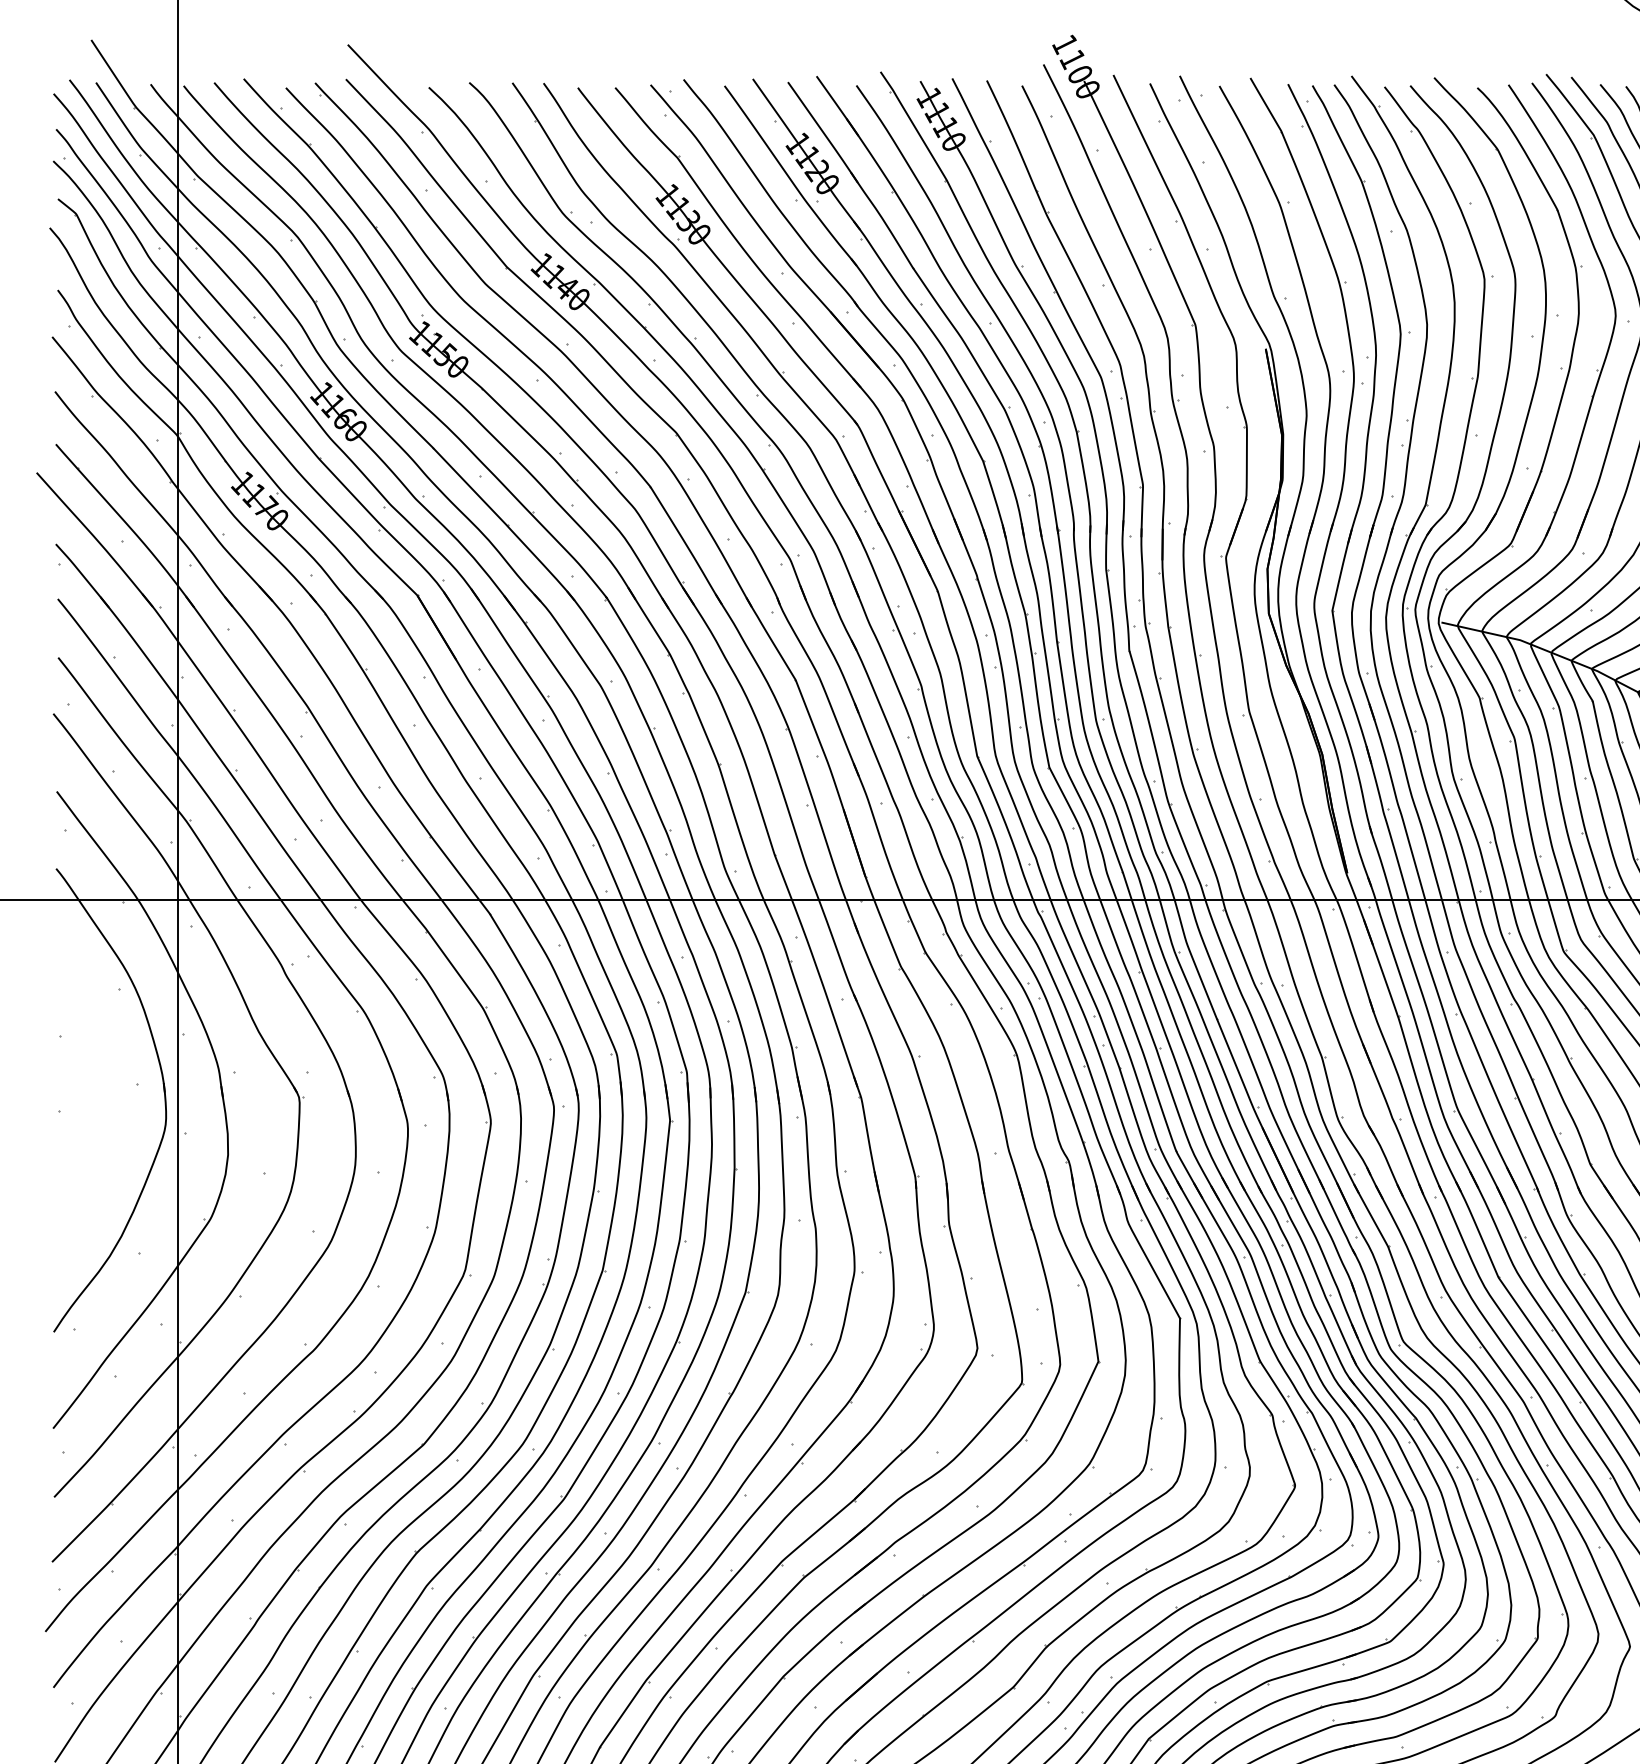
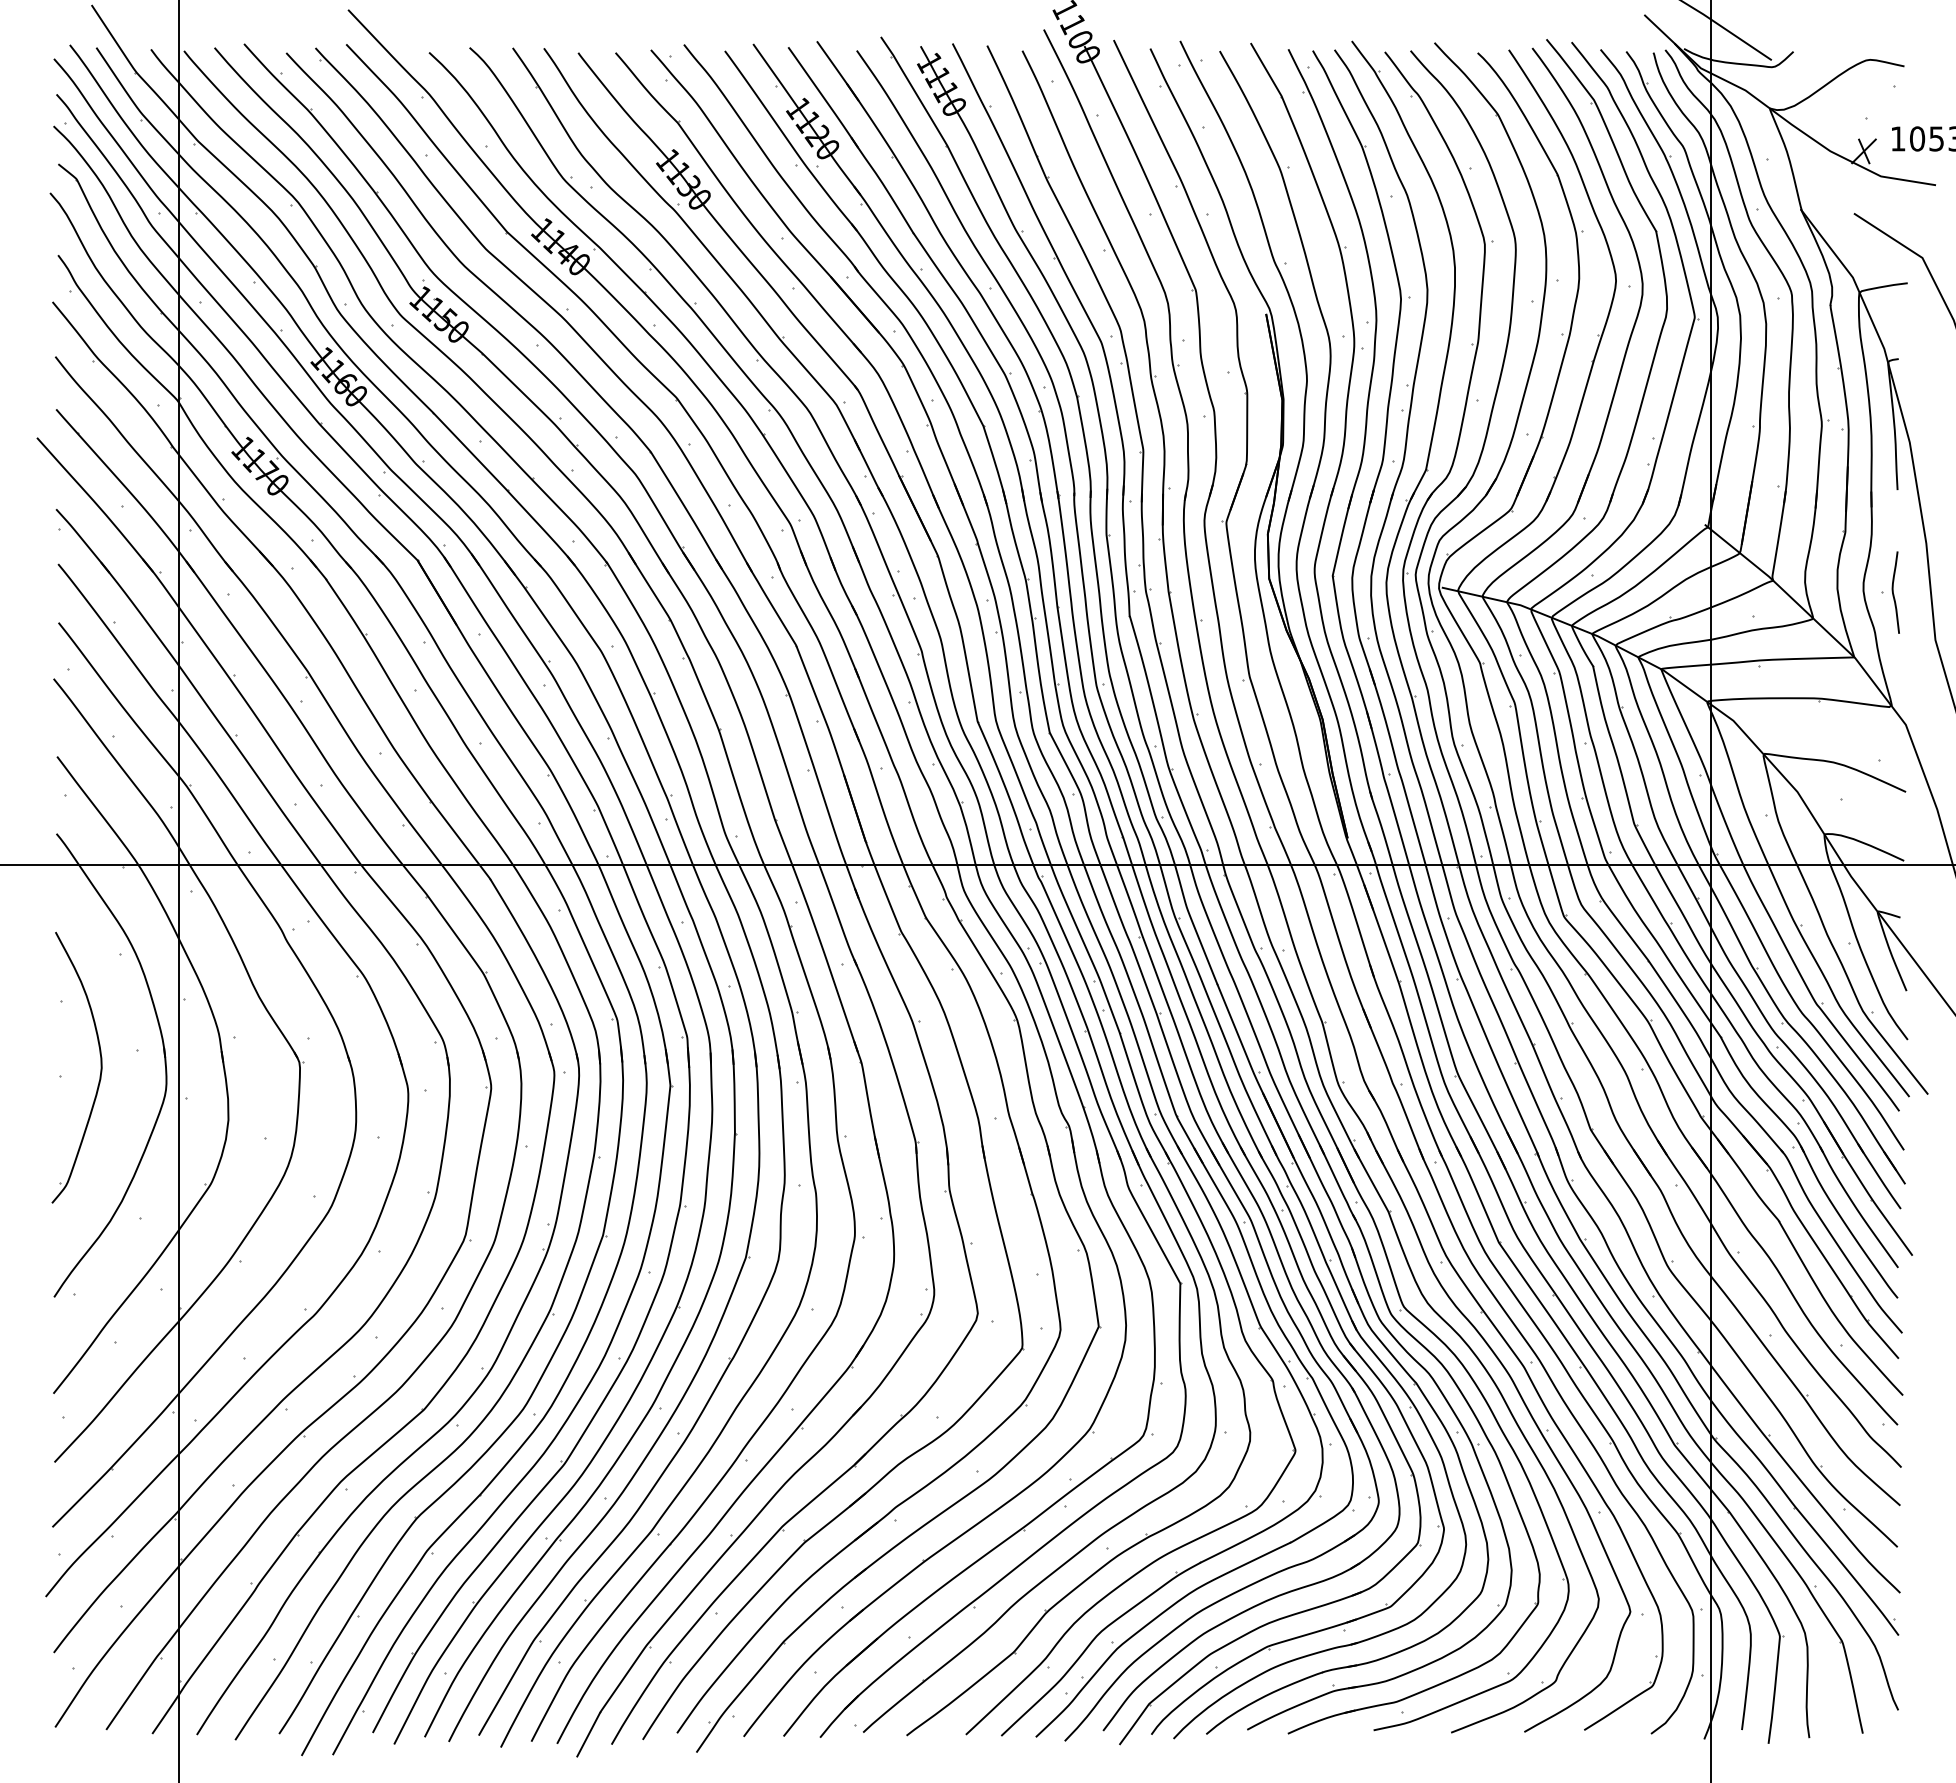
part: (100, 1102) -> (100, 1067), added

